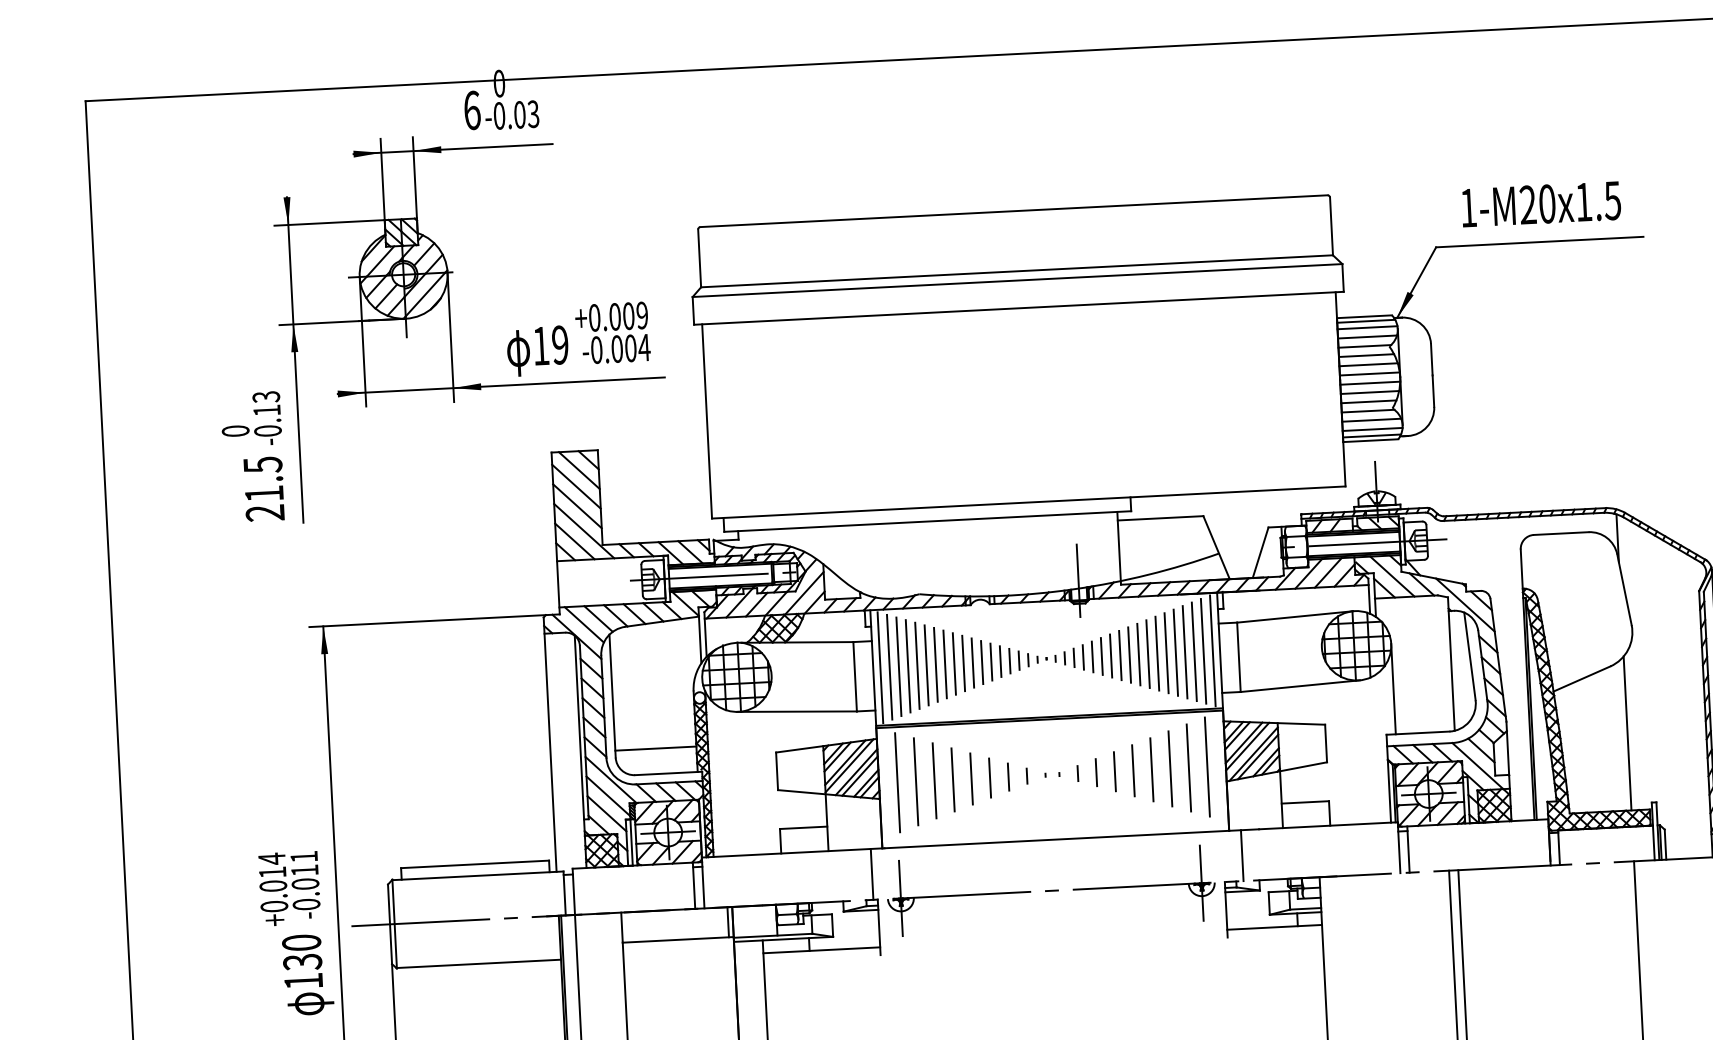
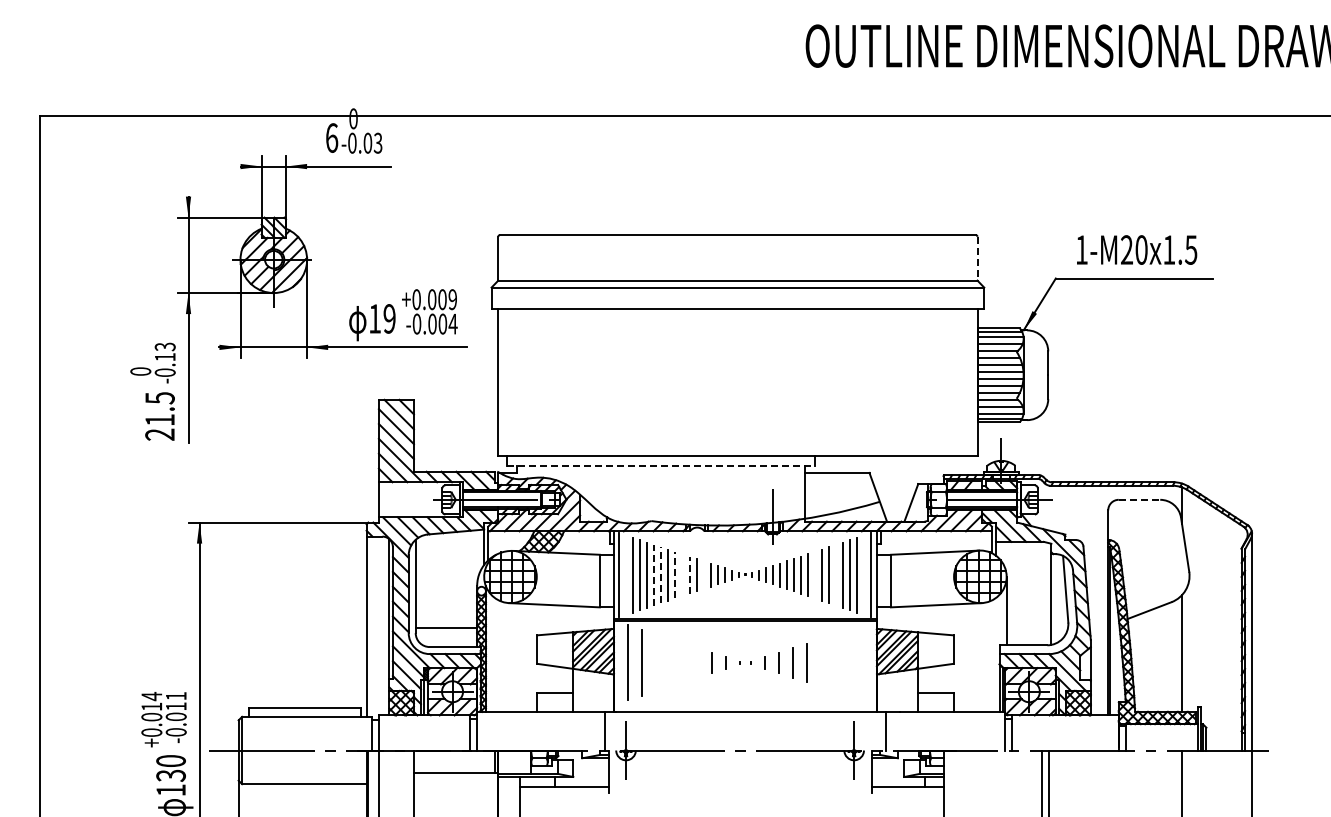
line: (1331, 226) -> (977, 258), solid -> dashed
line: (928, 521) -> (661, 466), solid -> dashed
line: (1561, 533) -> (1139, 499), solid -> dashed
line: (1203, 650) -> (864, 574), removed
line: (1166, 652) -> (836, 574), removed
line: (1138, 653) -> (815, 574), removed
line: (991, 662) -> (703, 575), removed
line: (954, 663) -> (675, 574), solid -> dashed
line: (963, 663) -> (682, 575), removed
line: (972, 663) -> (689, 575), solid -> dashed
line: (926, 664) -> (654, 574), solid -> dashed
line: (935, 665) -> (661, 575), solid -> dashed
line: (889, 666) -> (626, 574), removed
line: (1206, 766) -> (862, 662), removed
line: (1188, 767) -> (848, 662), removed
line: (1169, 768) -> (834, 662), removed
line: (1151, 769) -> (820, 662), removed
line: (990, 777) -> (698, 662), removed
line: (972, 778) -> (684, 662), removed
line: (953, 779) -> (670, 662), removed
line: (933, 780) -> (655, 662), removed

